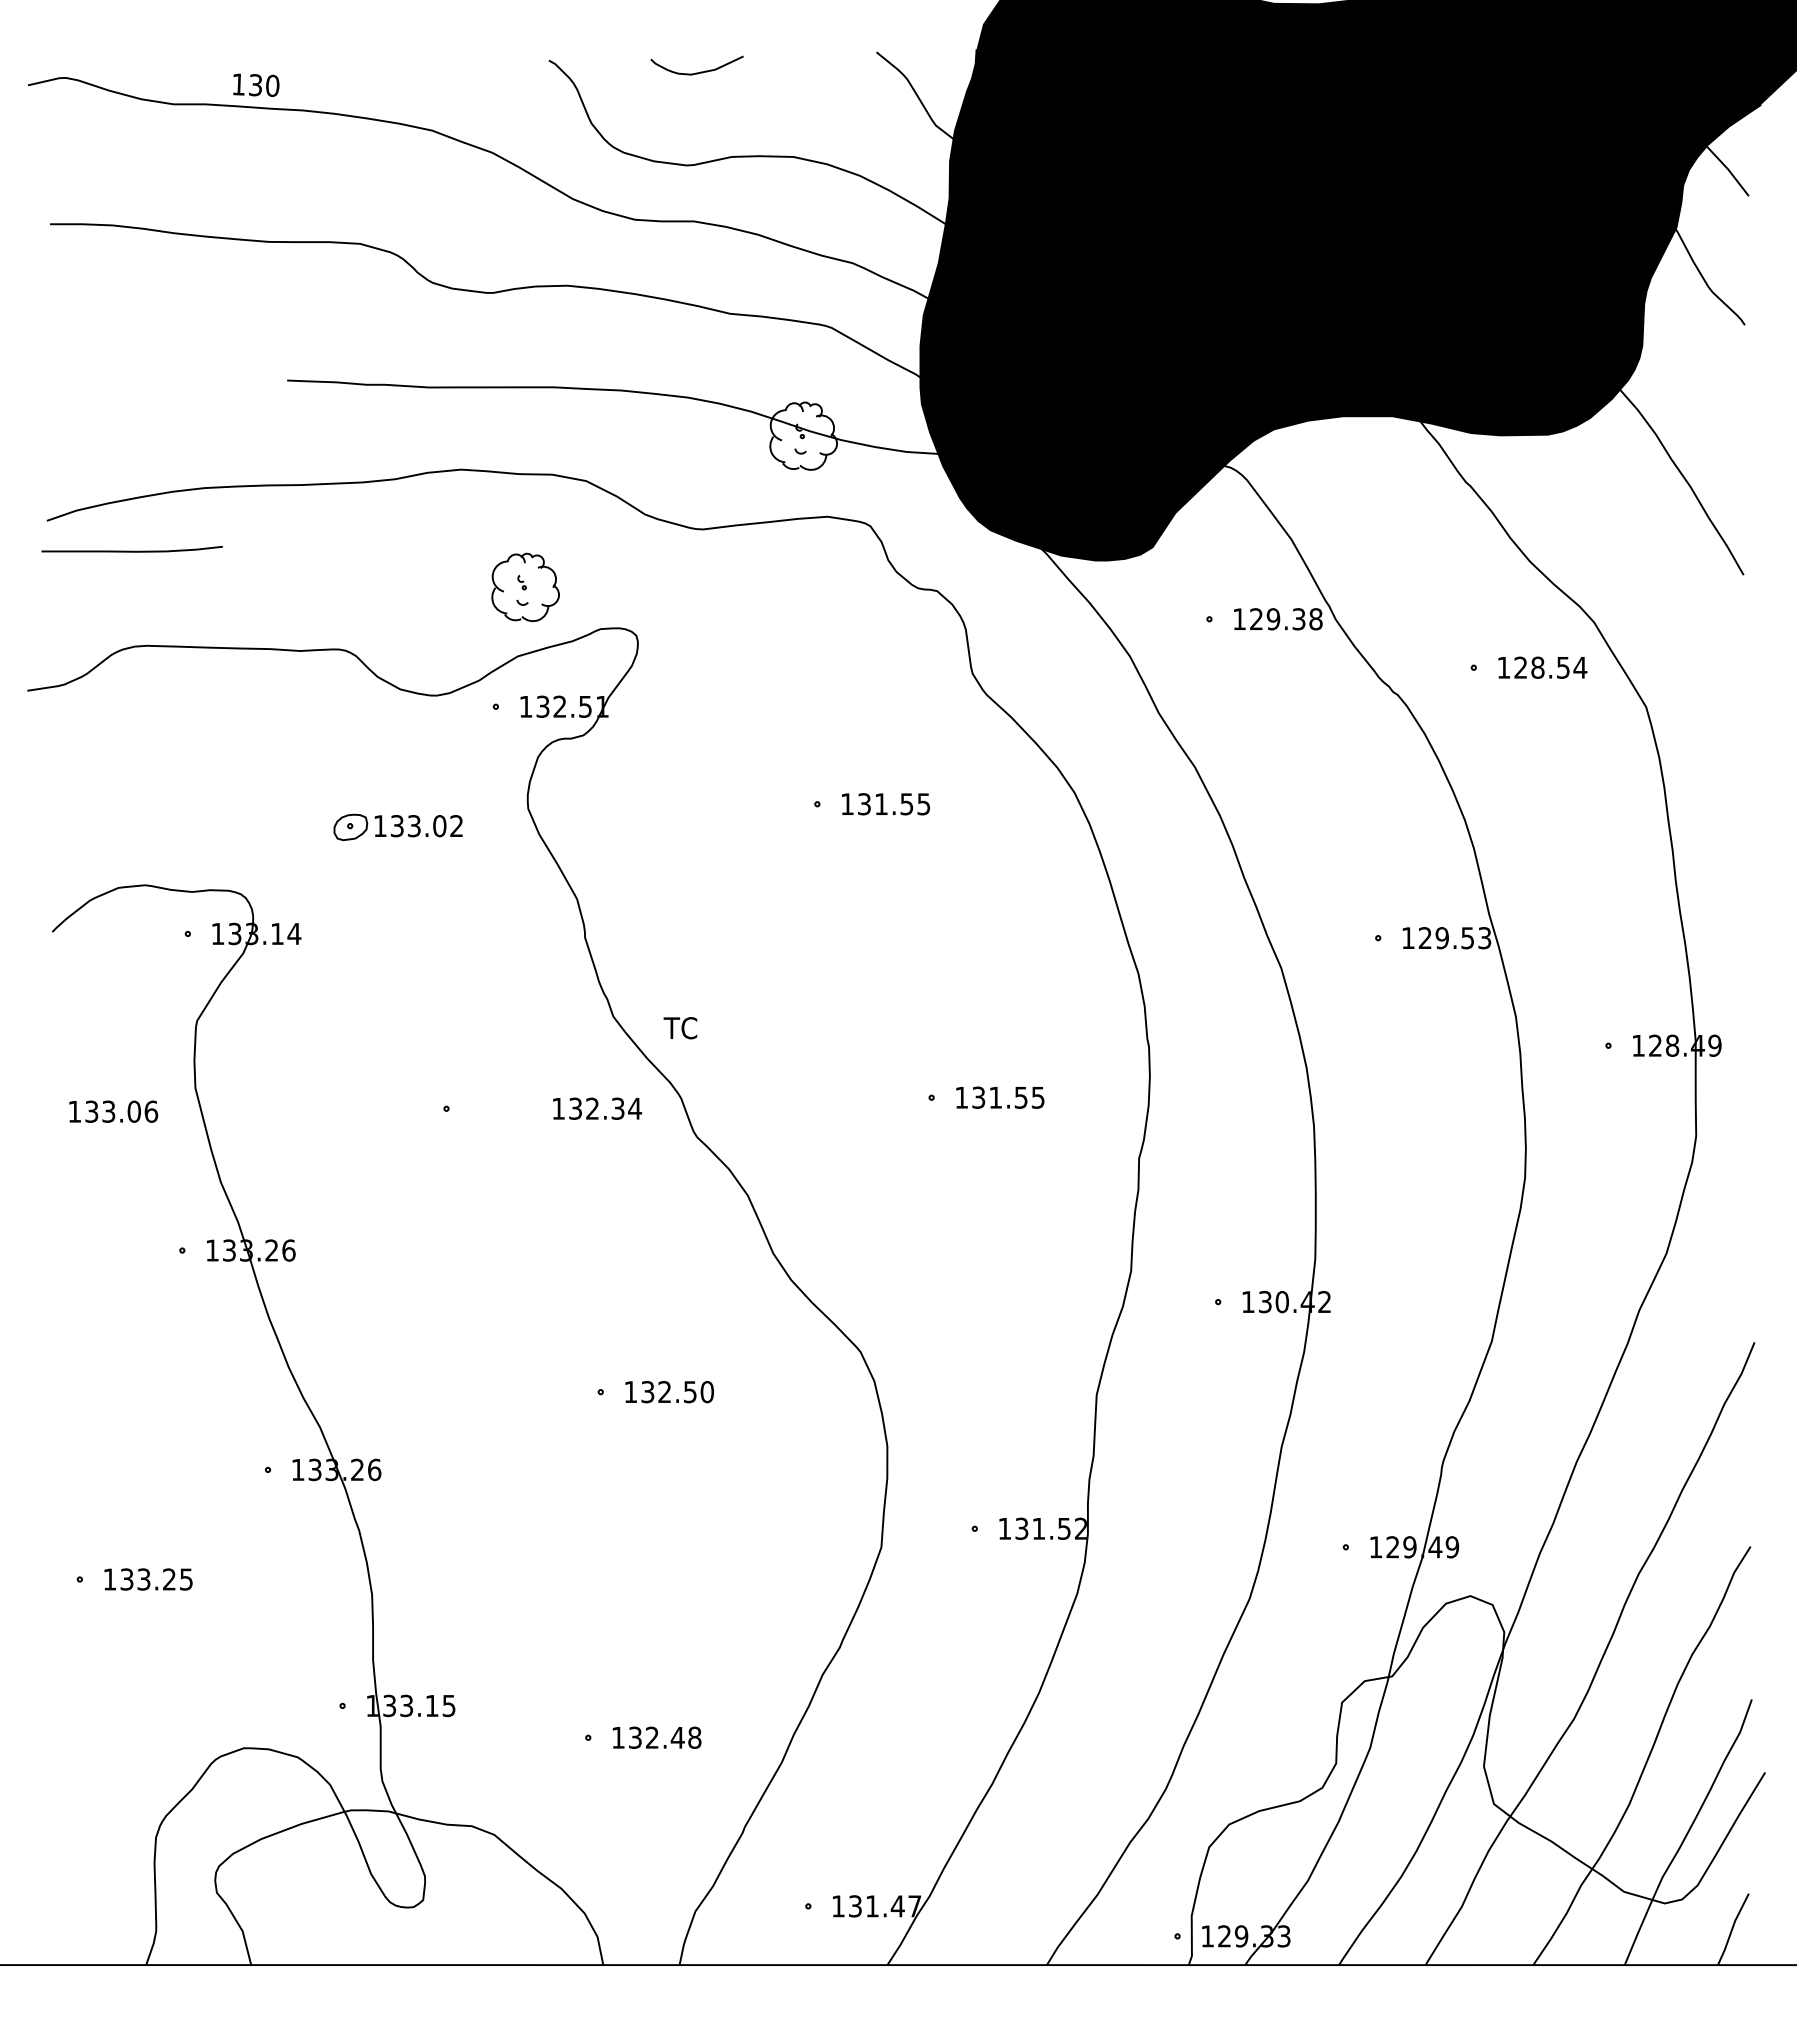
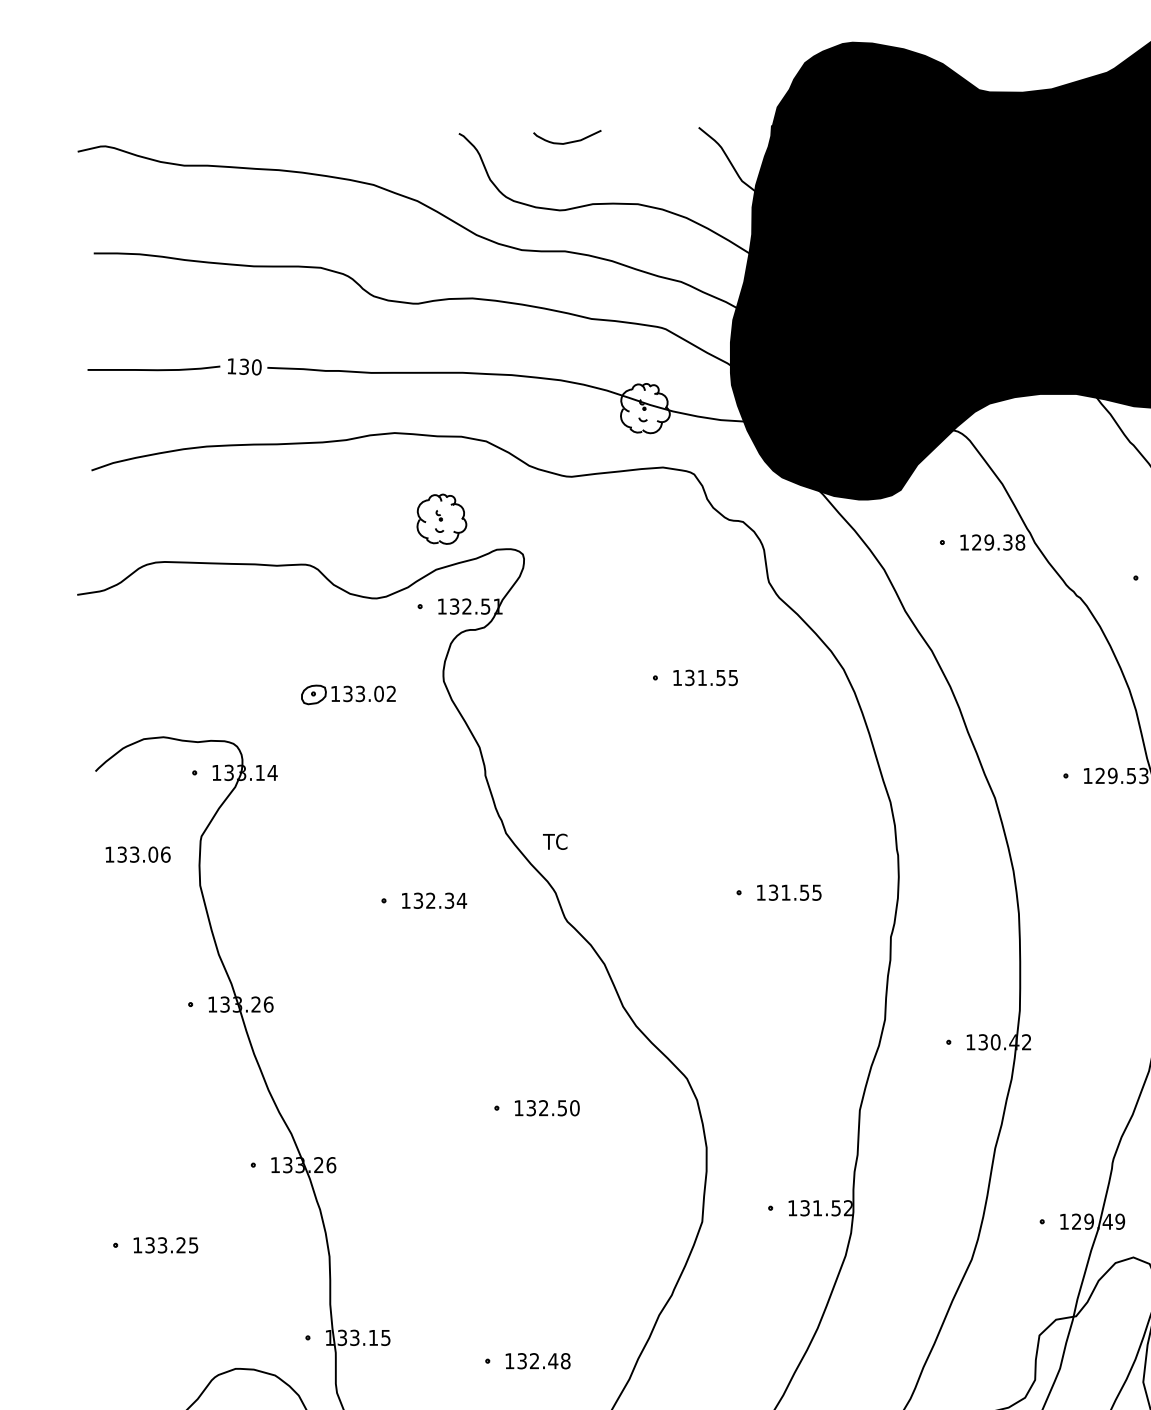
text: (256, 85) -> (244, 367), moved
curve: (131, 550) -> (153, 369), moved
text: (597, 1108) -> (434, 900), moved
text: (113, 1111) -> (138, 854), moved

